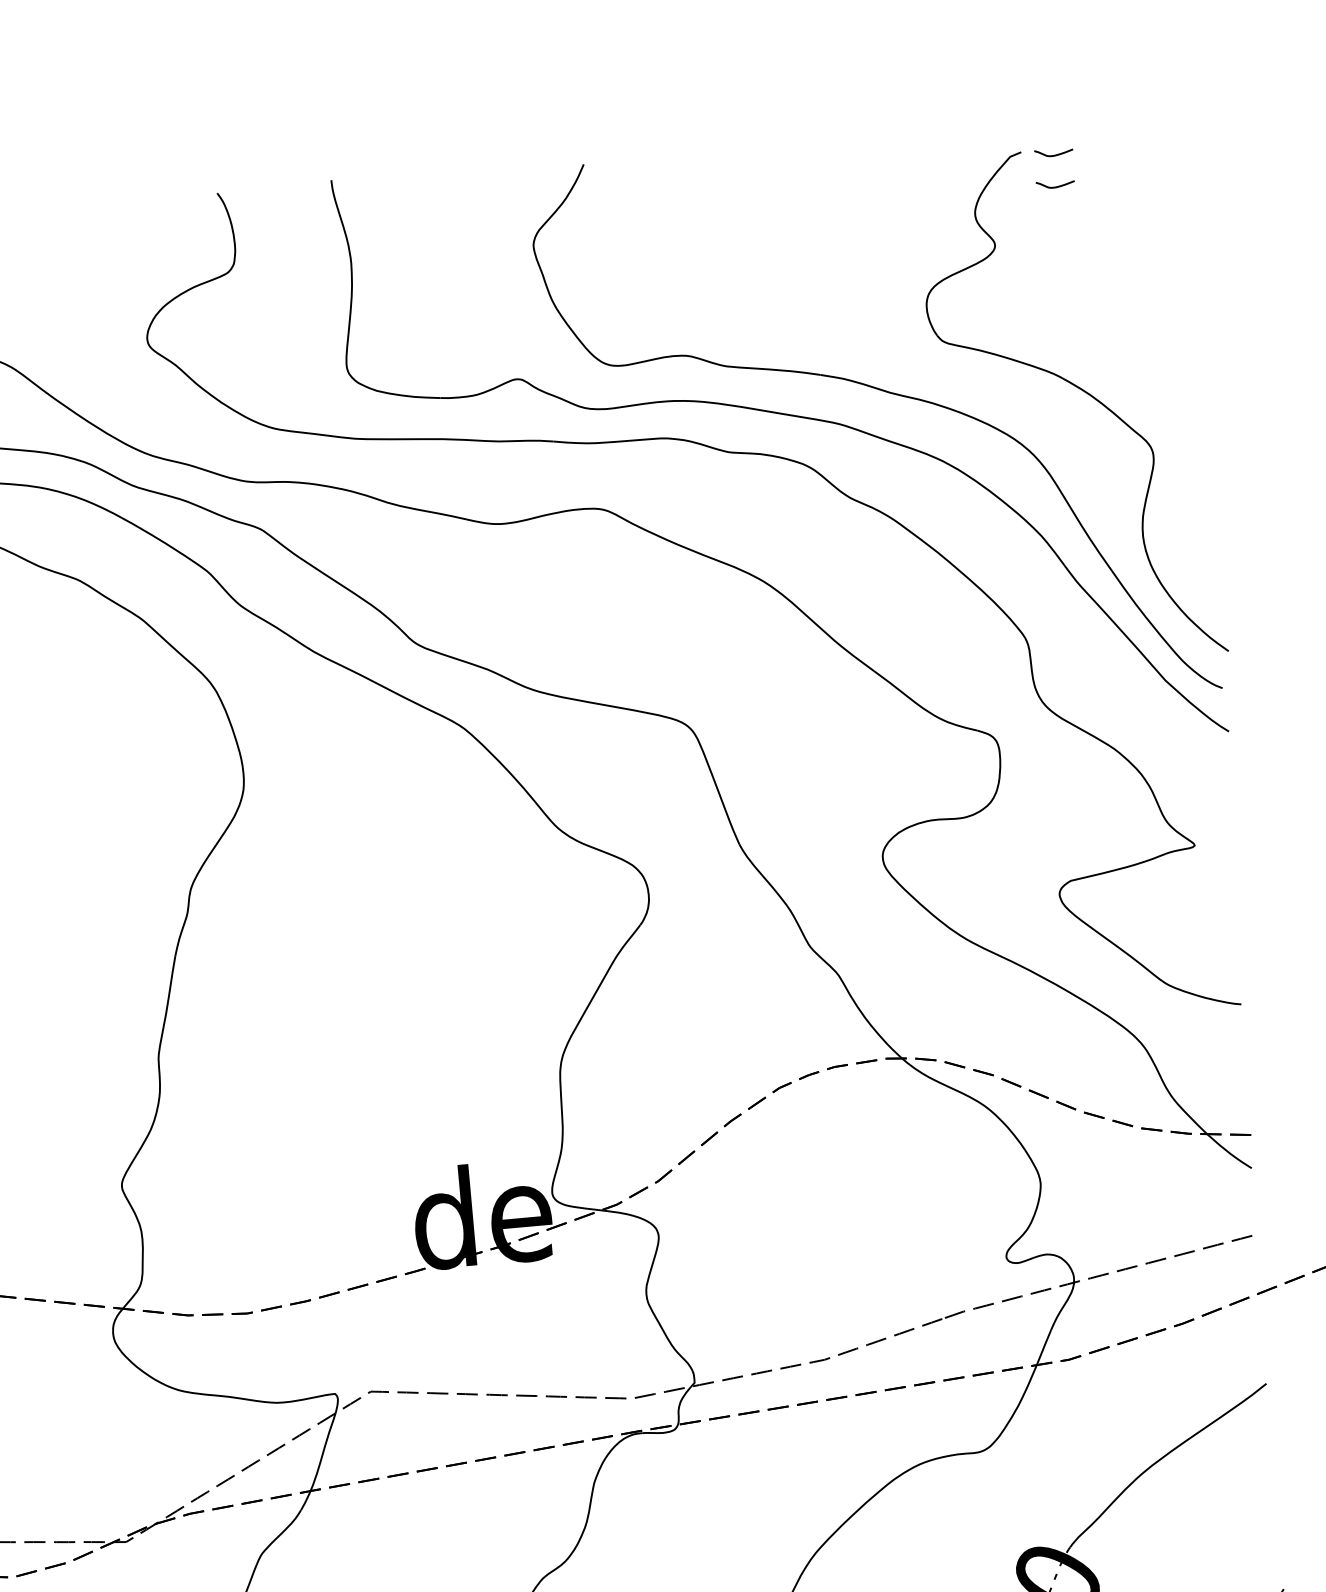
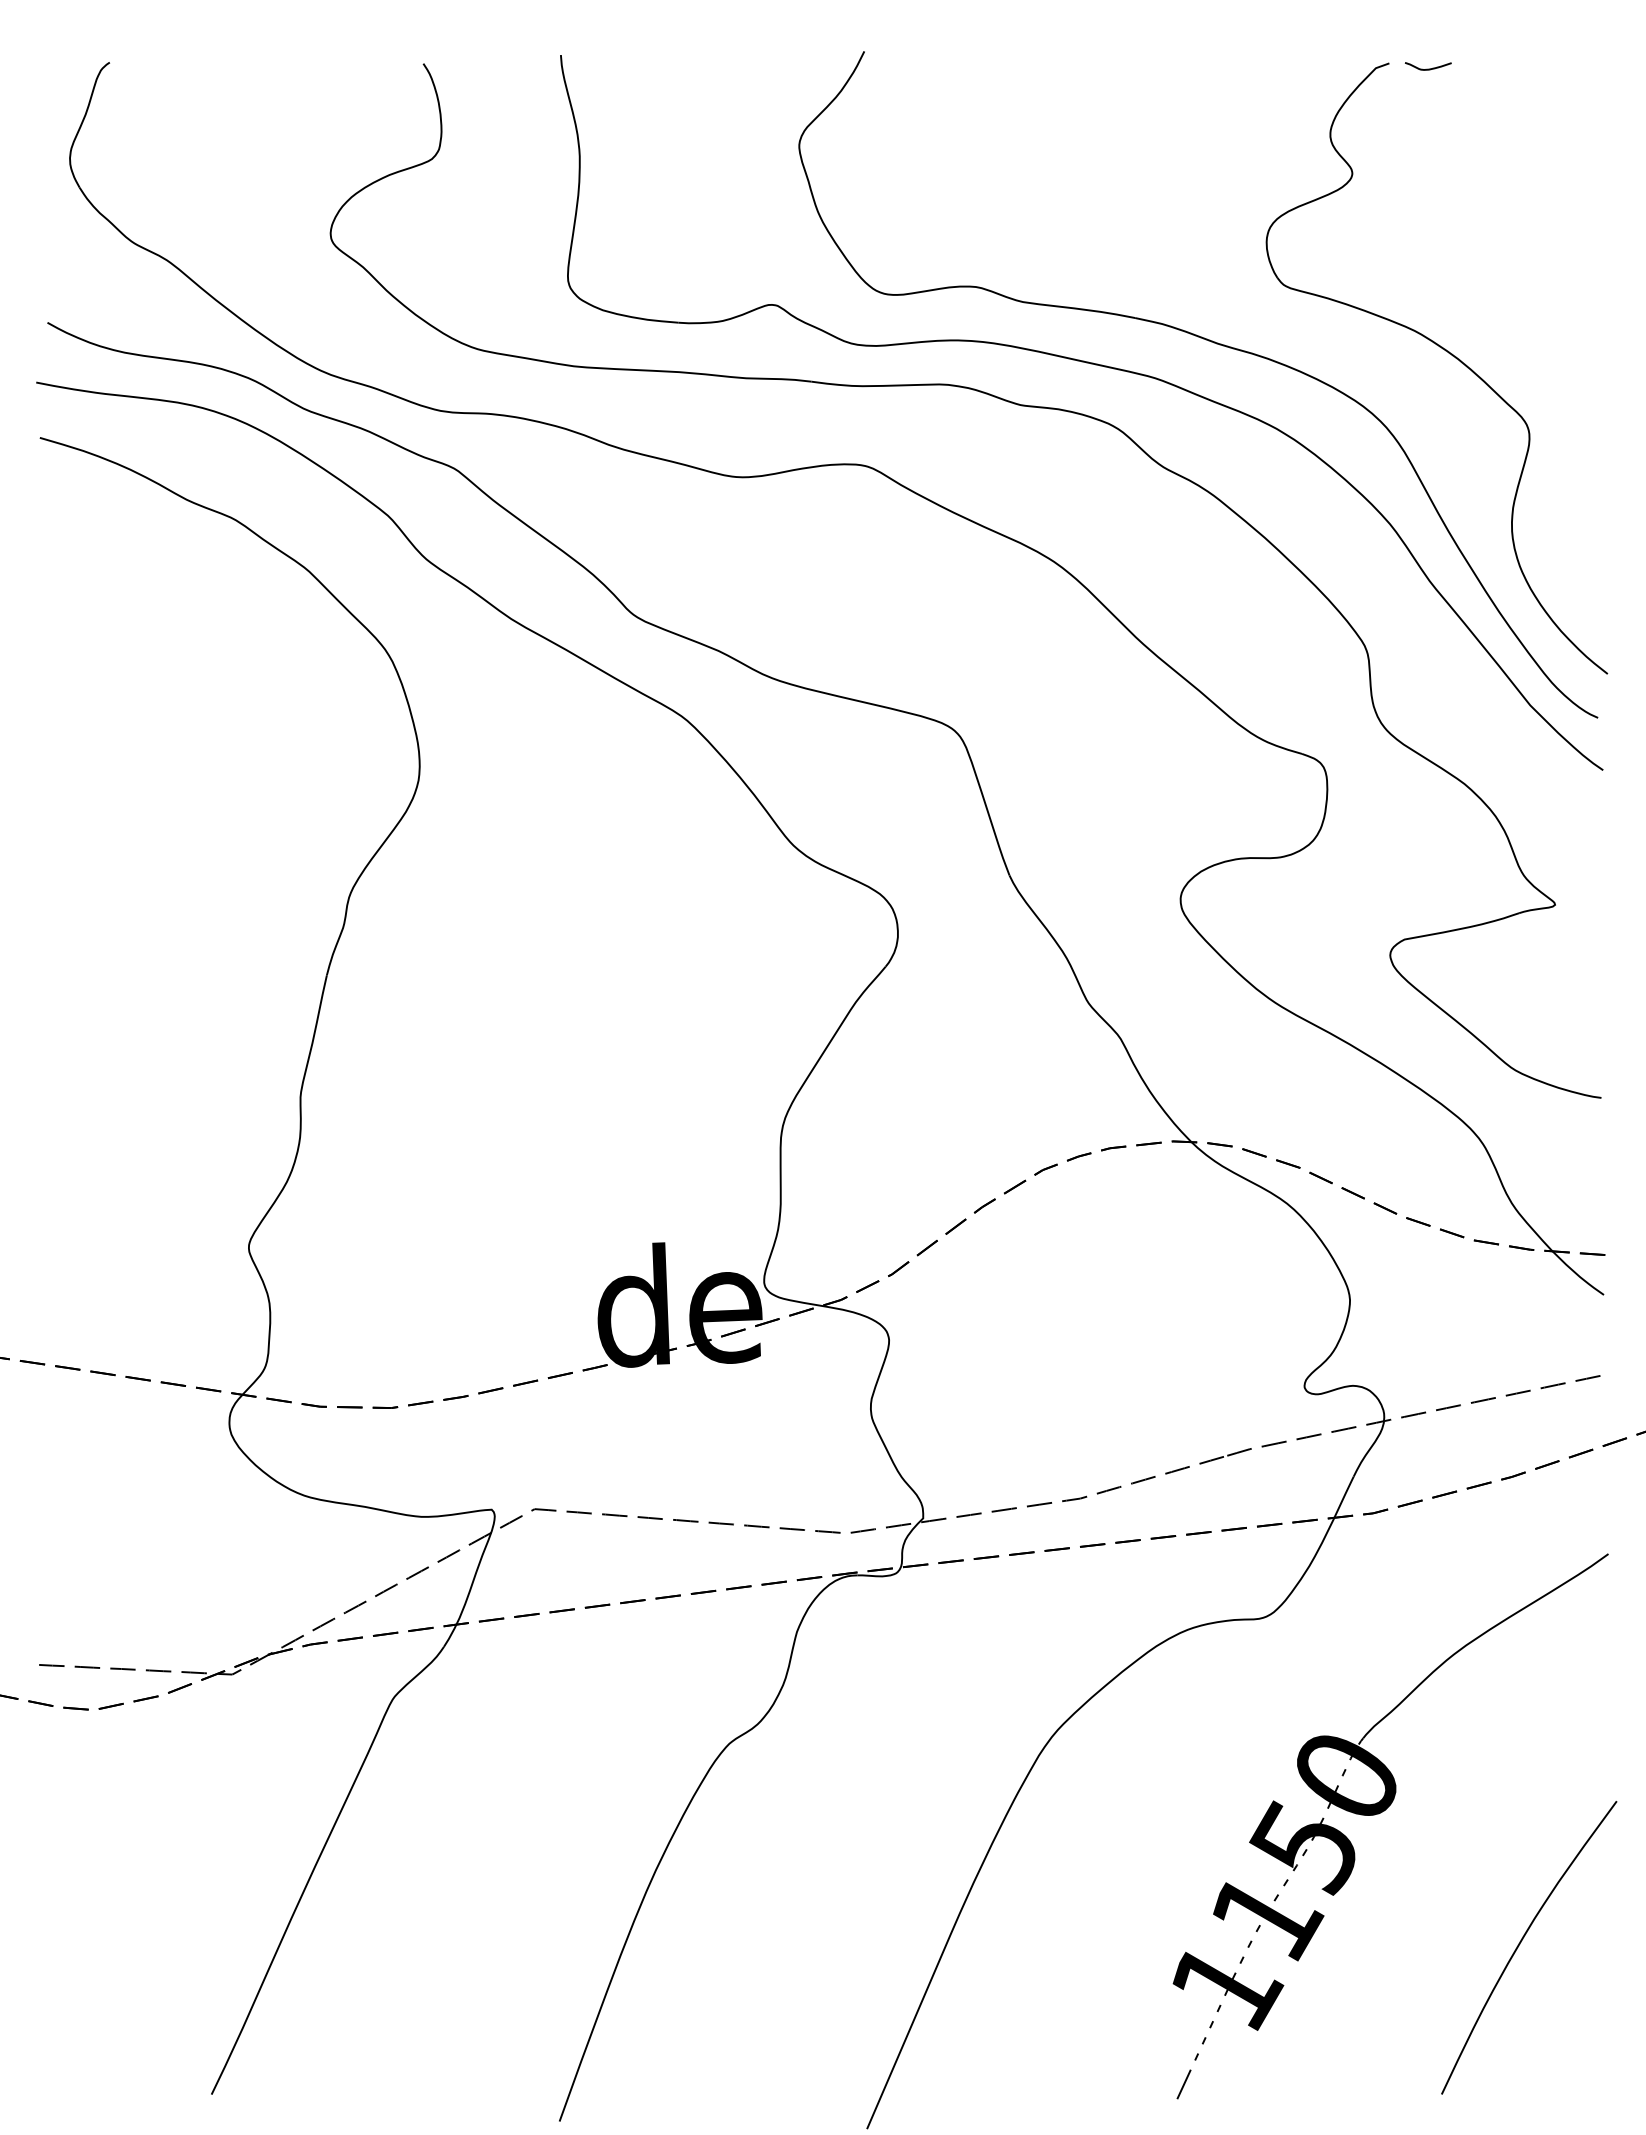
curve: (1055, 186) -> (1428, 106), removed

